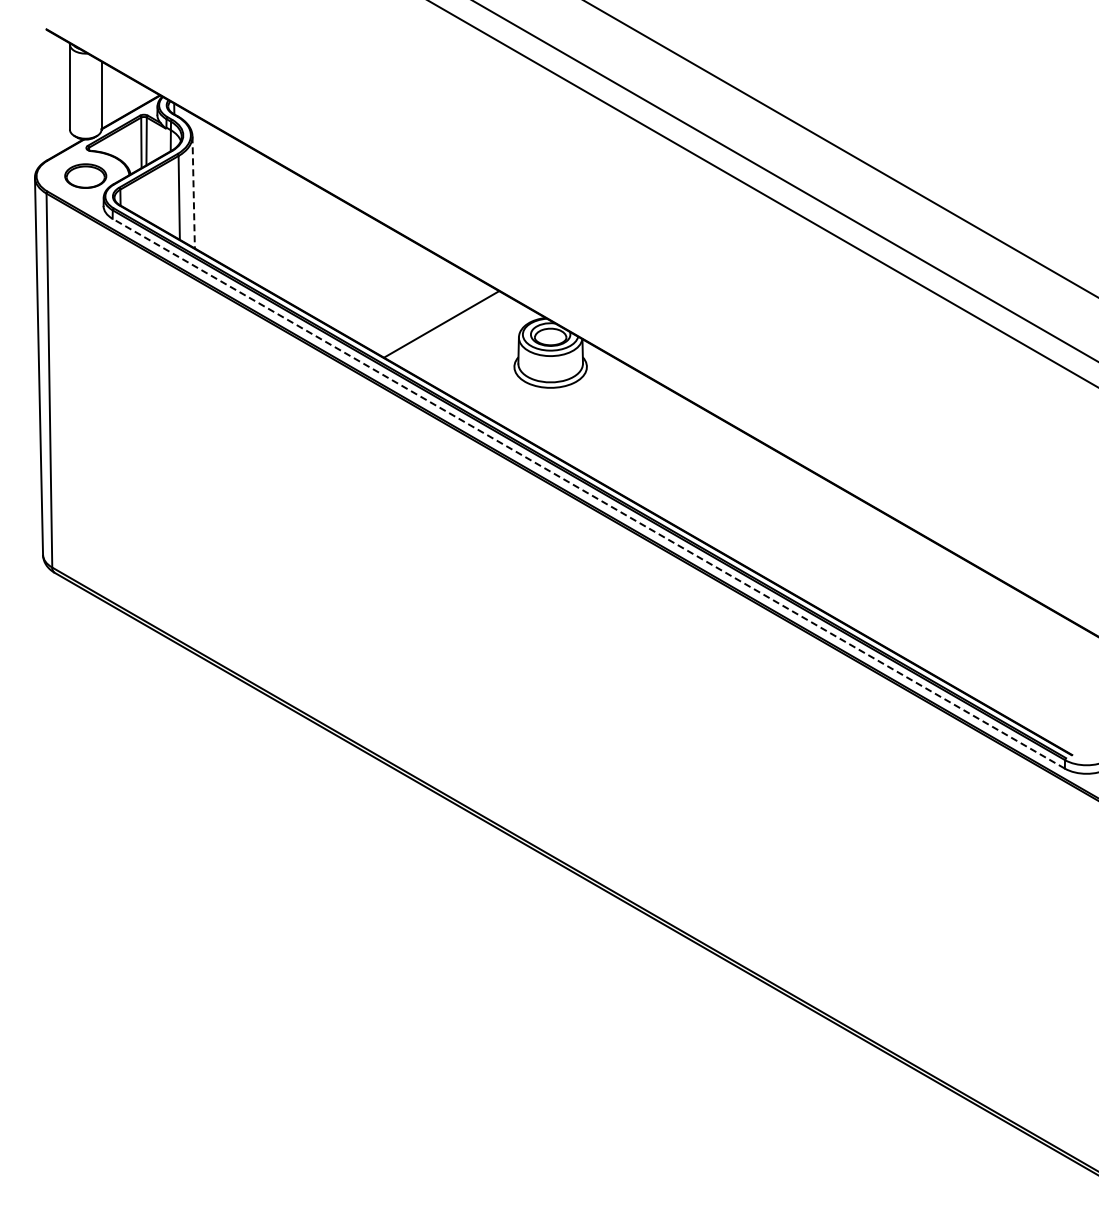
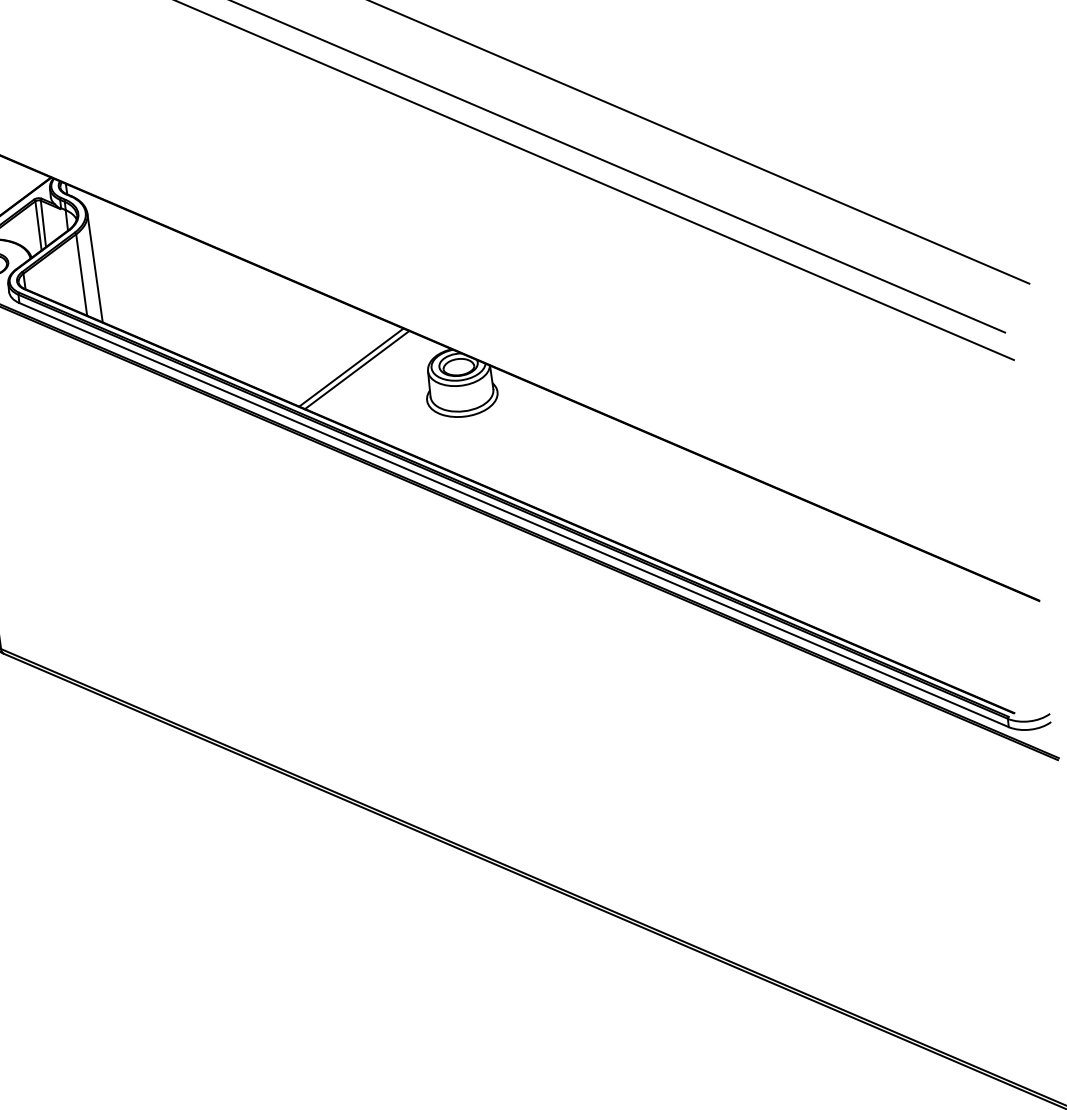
line: (193, 192) -> (94, 268), dashed -> solid
line: (446, 327) -> (356, 369), added
line: (588, 493) -> (513, 514), dashed -> solid

